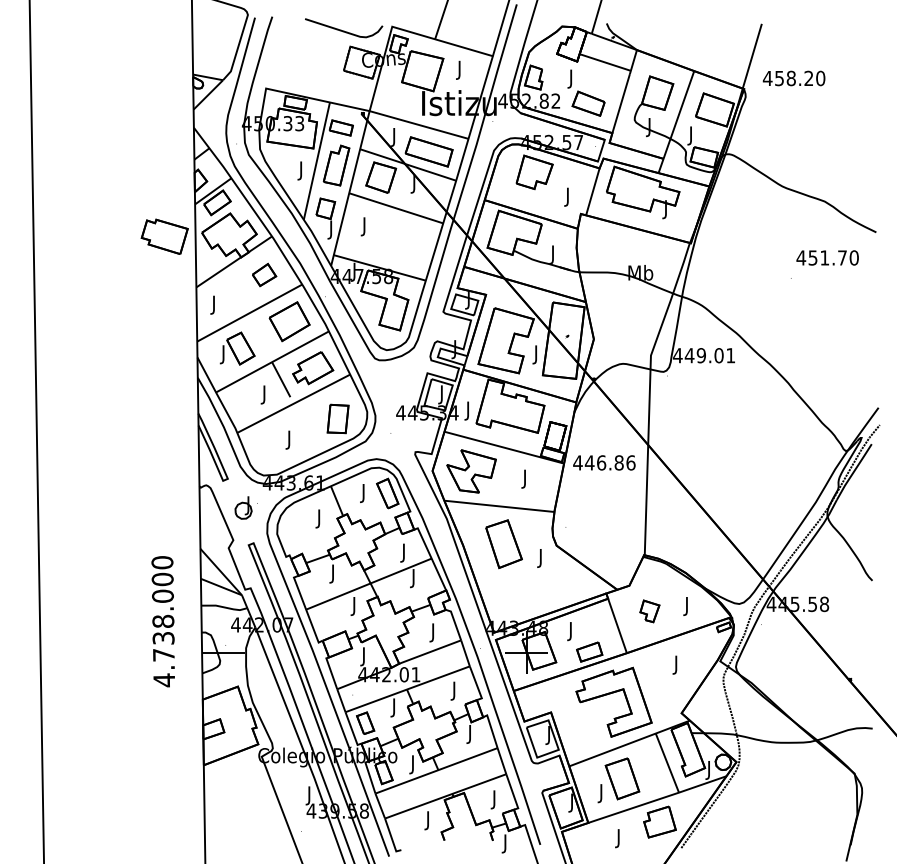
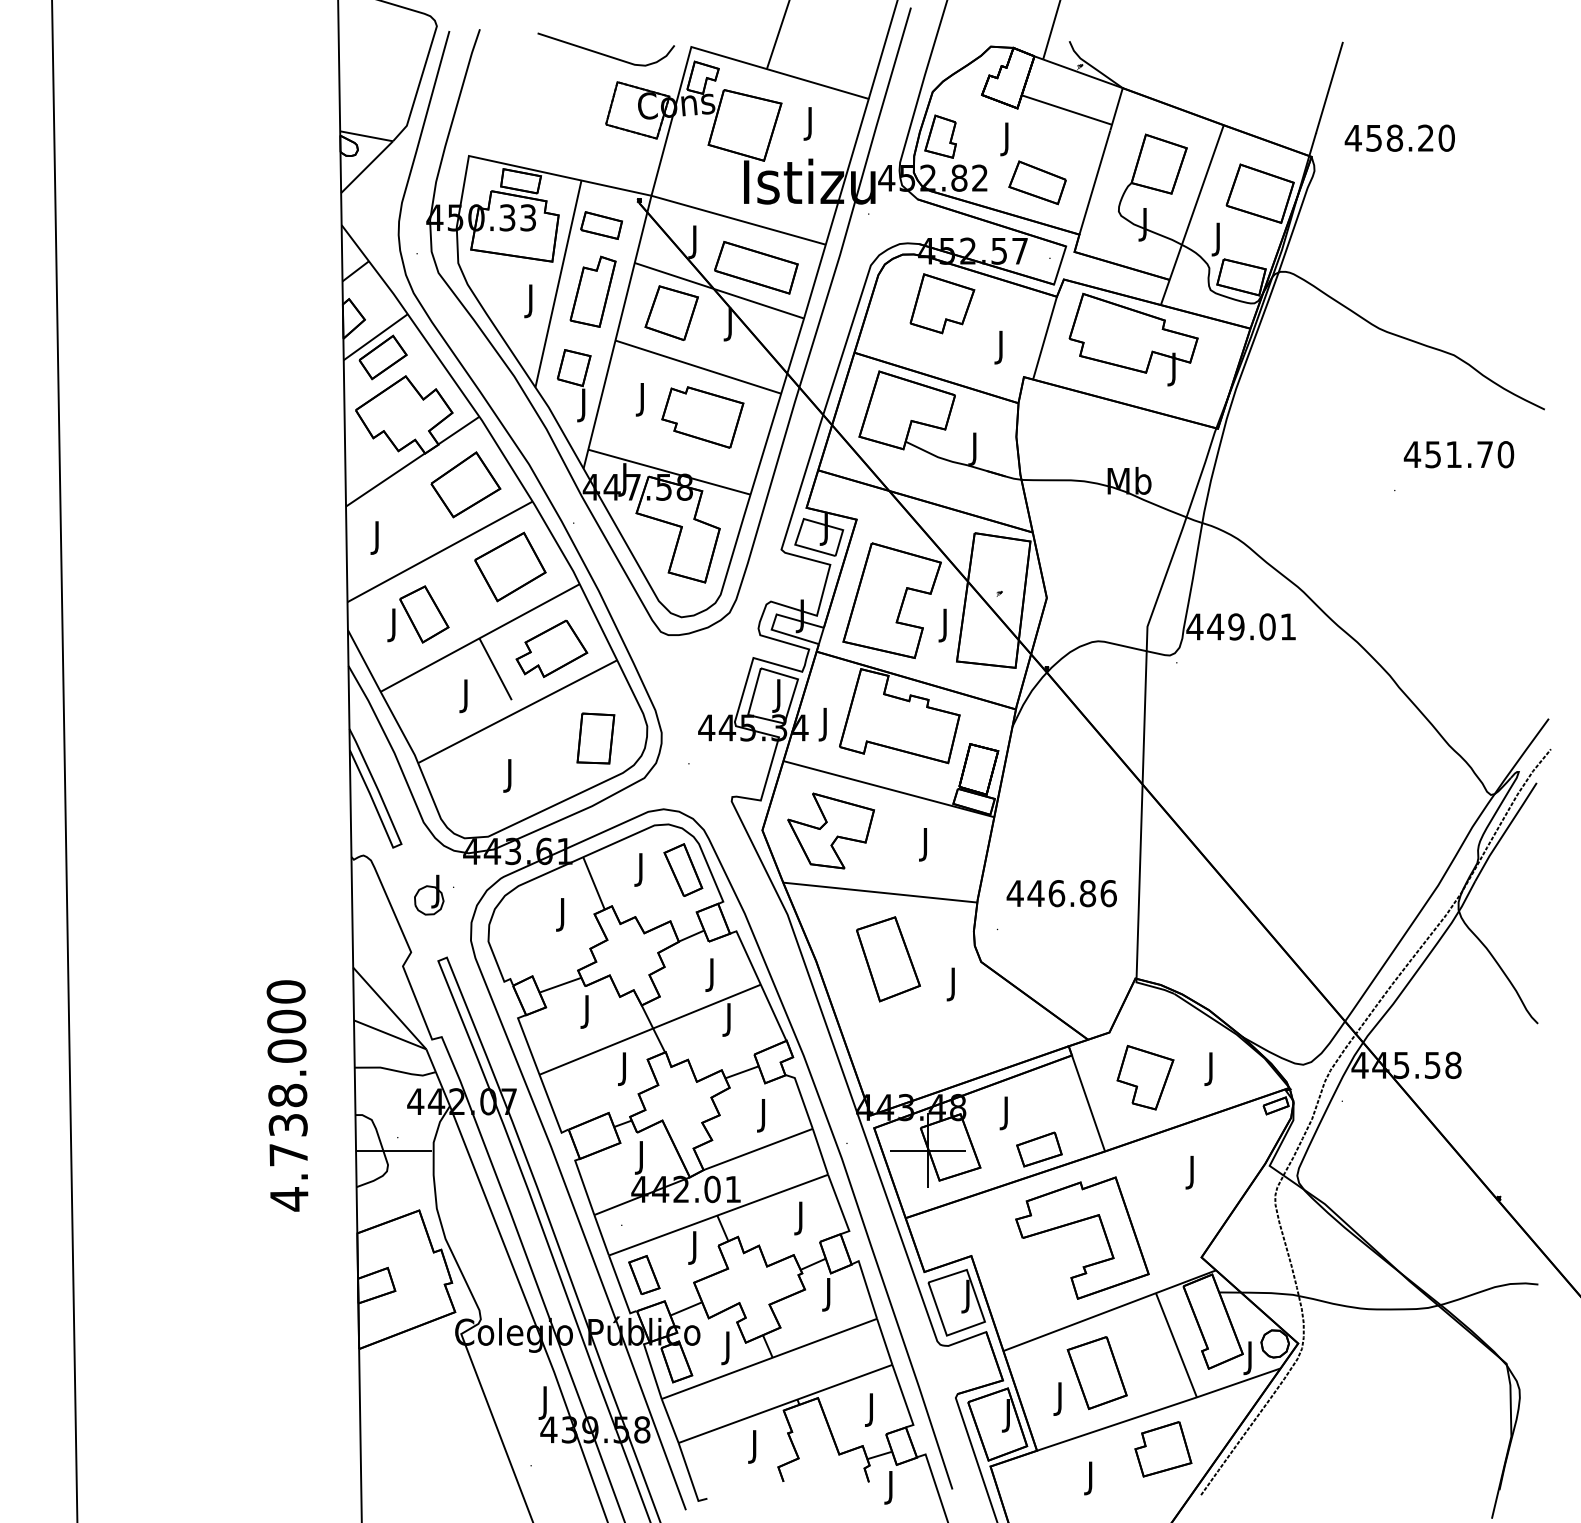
part: (164, 236) -> (702, 416), moved
part: (264, 274) -> (466, 483), size x1.67
text: (604, 462) -> (1062, 892), moved
part: (649, 611) -> (1144, 1077), size x1.67

